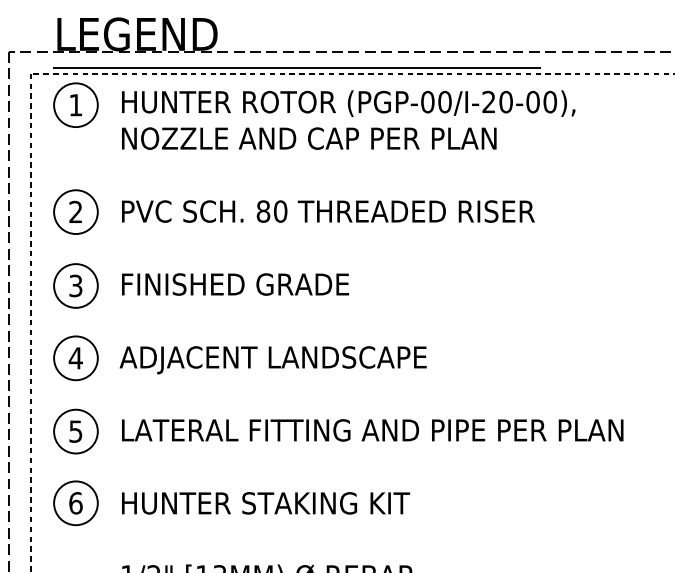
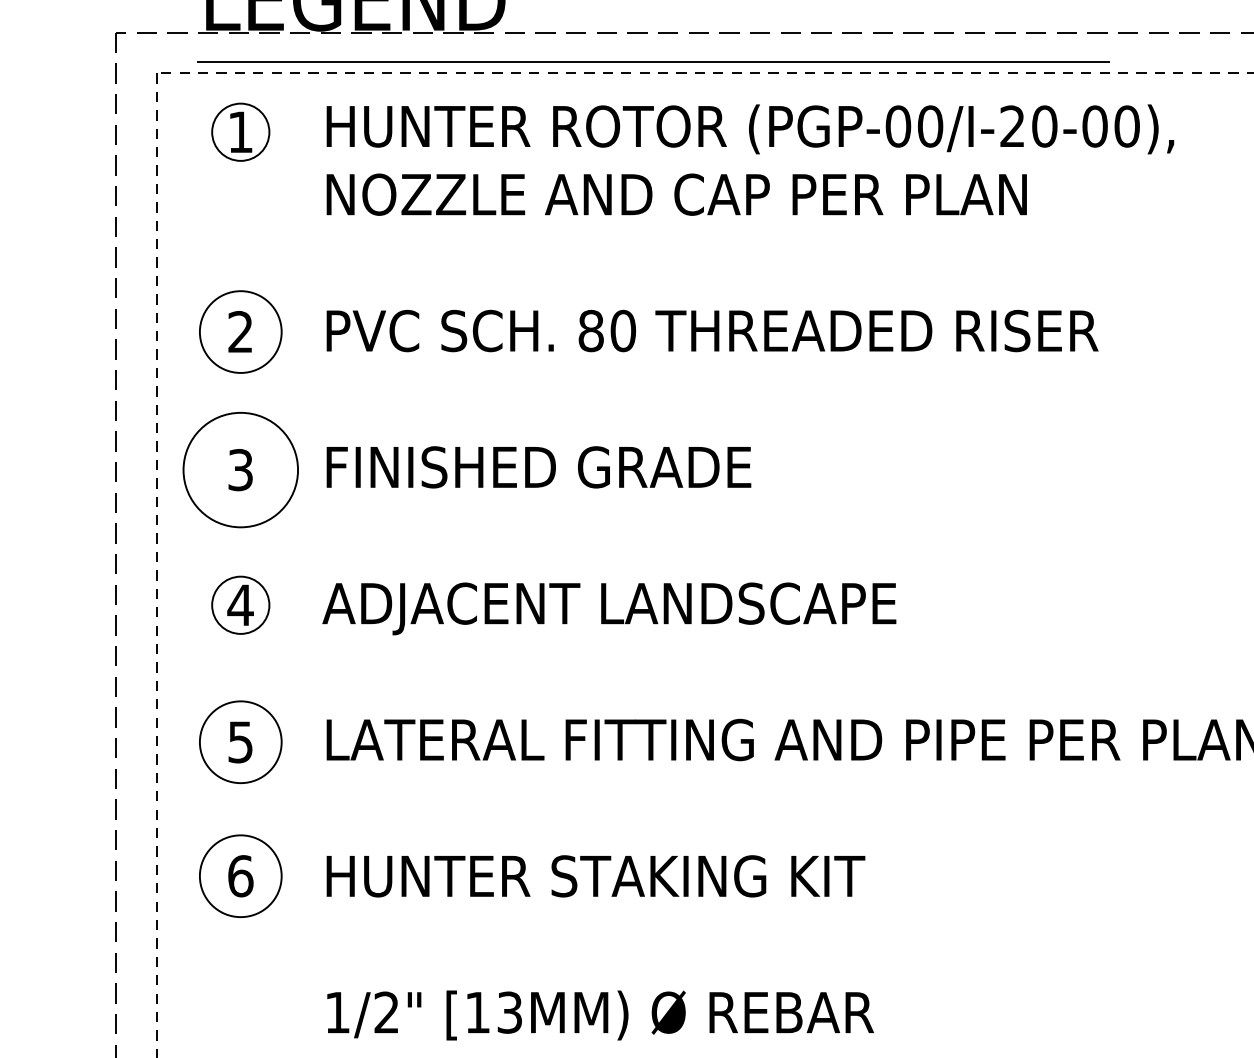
circle: (75, 105) -> (239, 132), size x0.7
circle: (75, 285) -> (239, 469), size x1.4
circle: (75, 358) -> (239, 605), size x0.7

